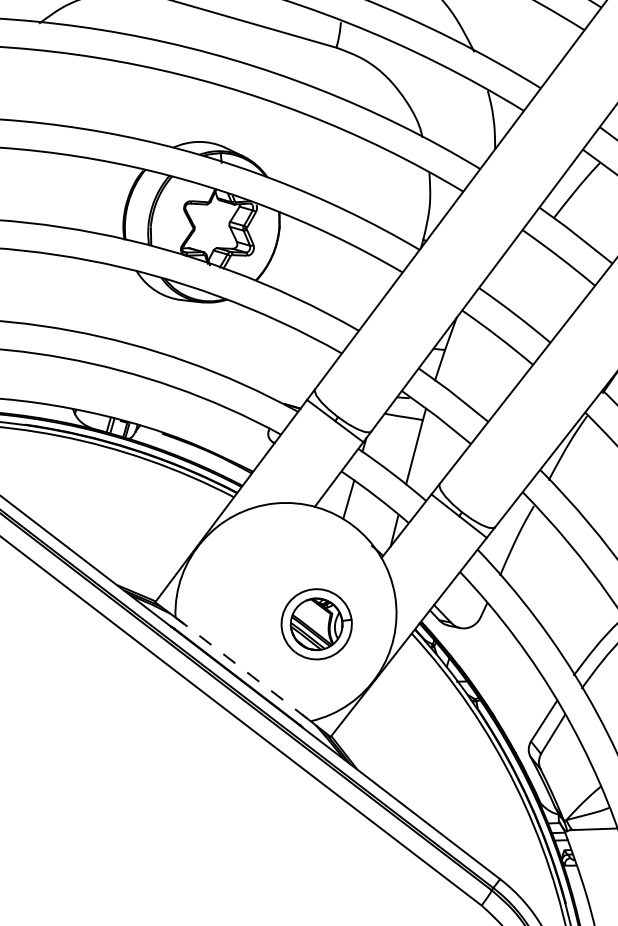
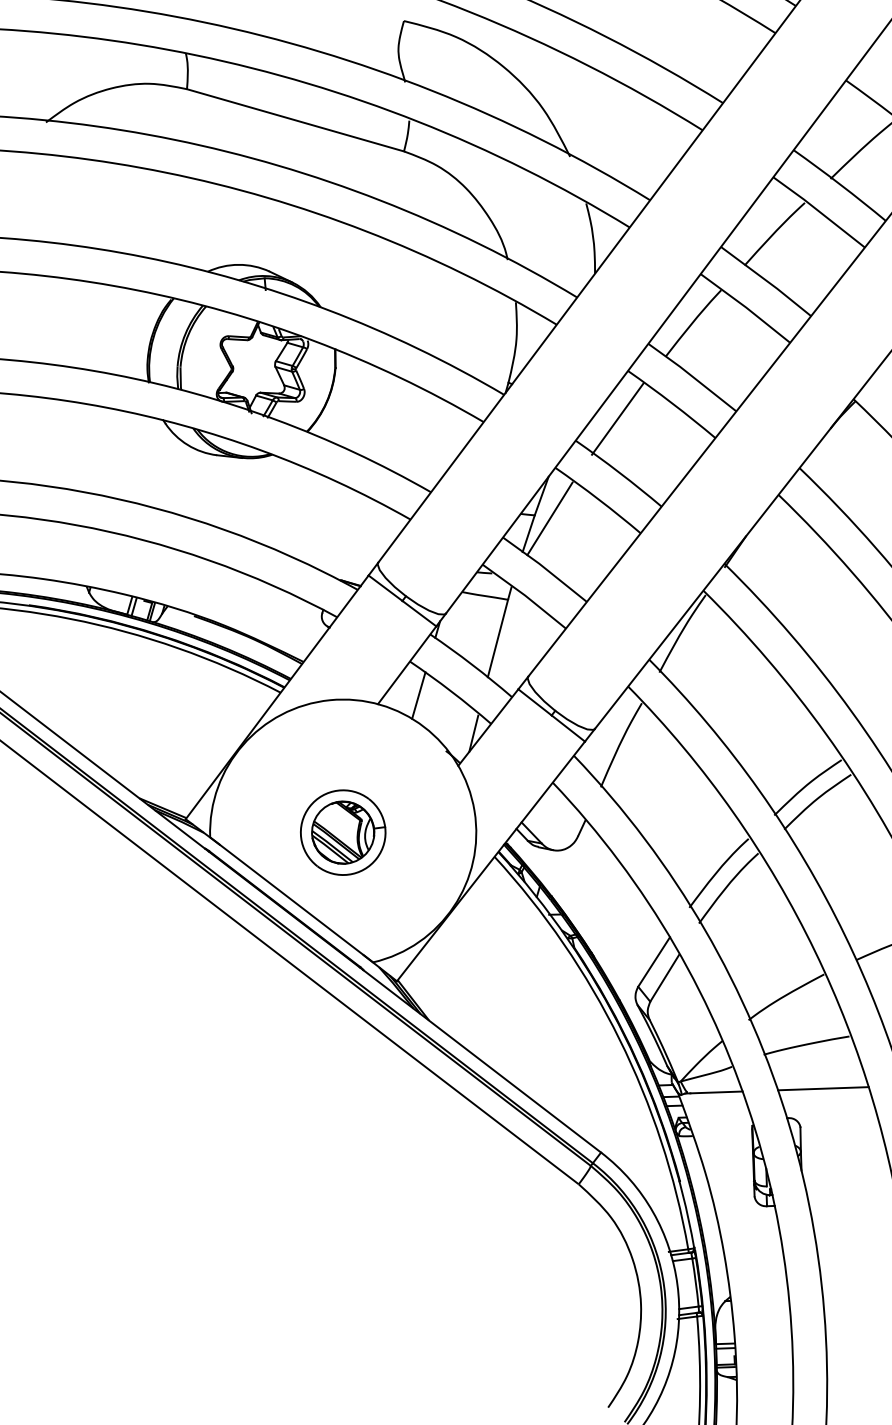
line: (513, 269) -> (617, 418), added
line: (457, 352) -> (549, 518), added
part: (316, 624) -> (343, 832), moved
line: (243, 669) -> (291, 899), dashed -> solid

